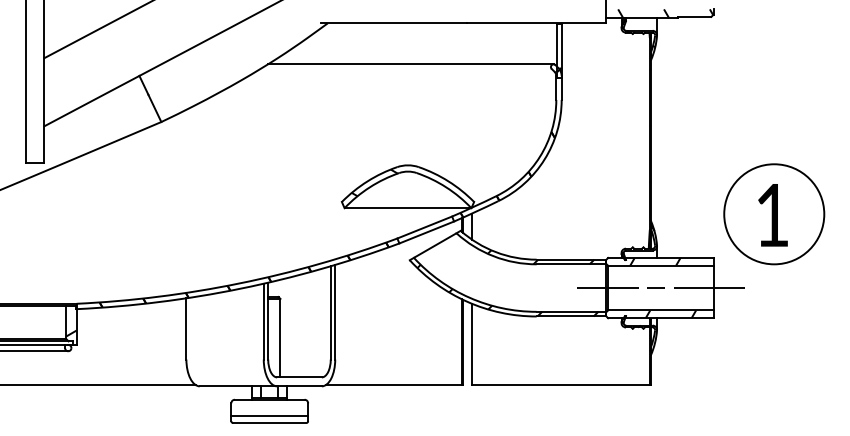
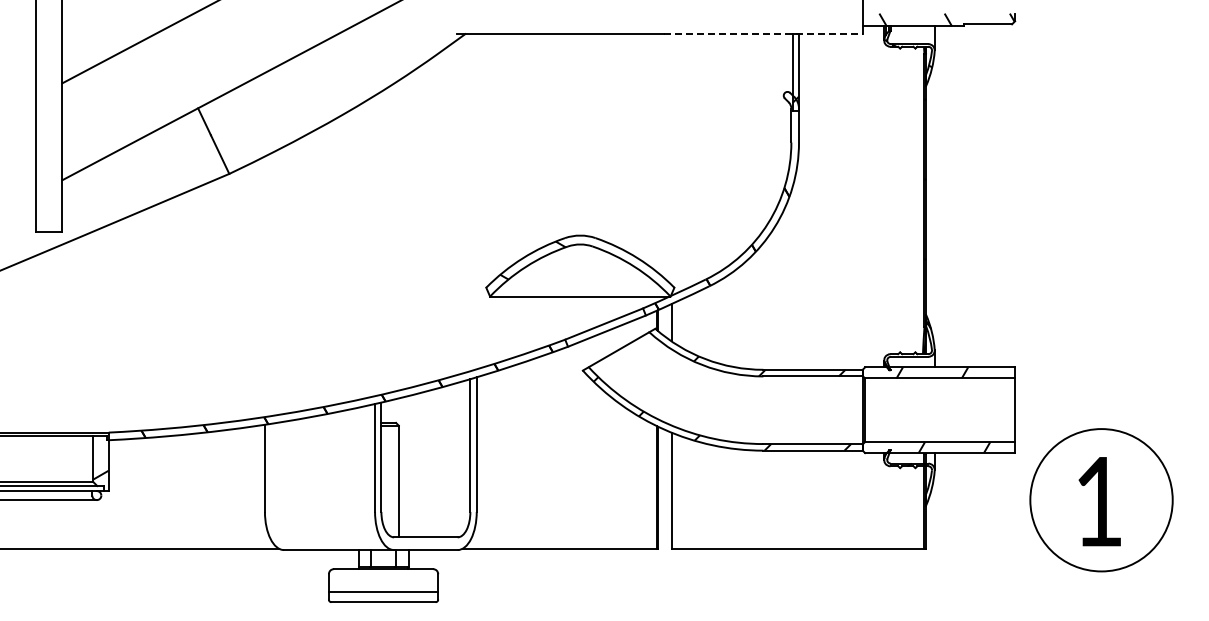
line: (536, 23) -> (763, 33), solid -> dashed
line: (410, 64) -> (584, 91), removed
part: (774, 214) -> (1101, 500), moved
line: (660, 288) -> (939, 410), removed

